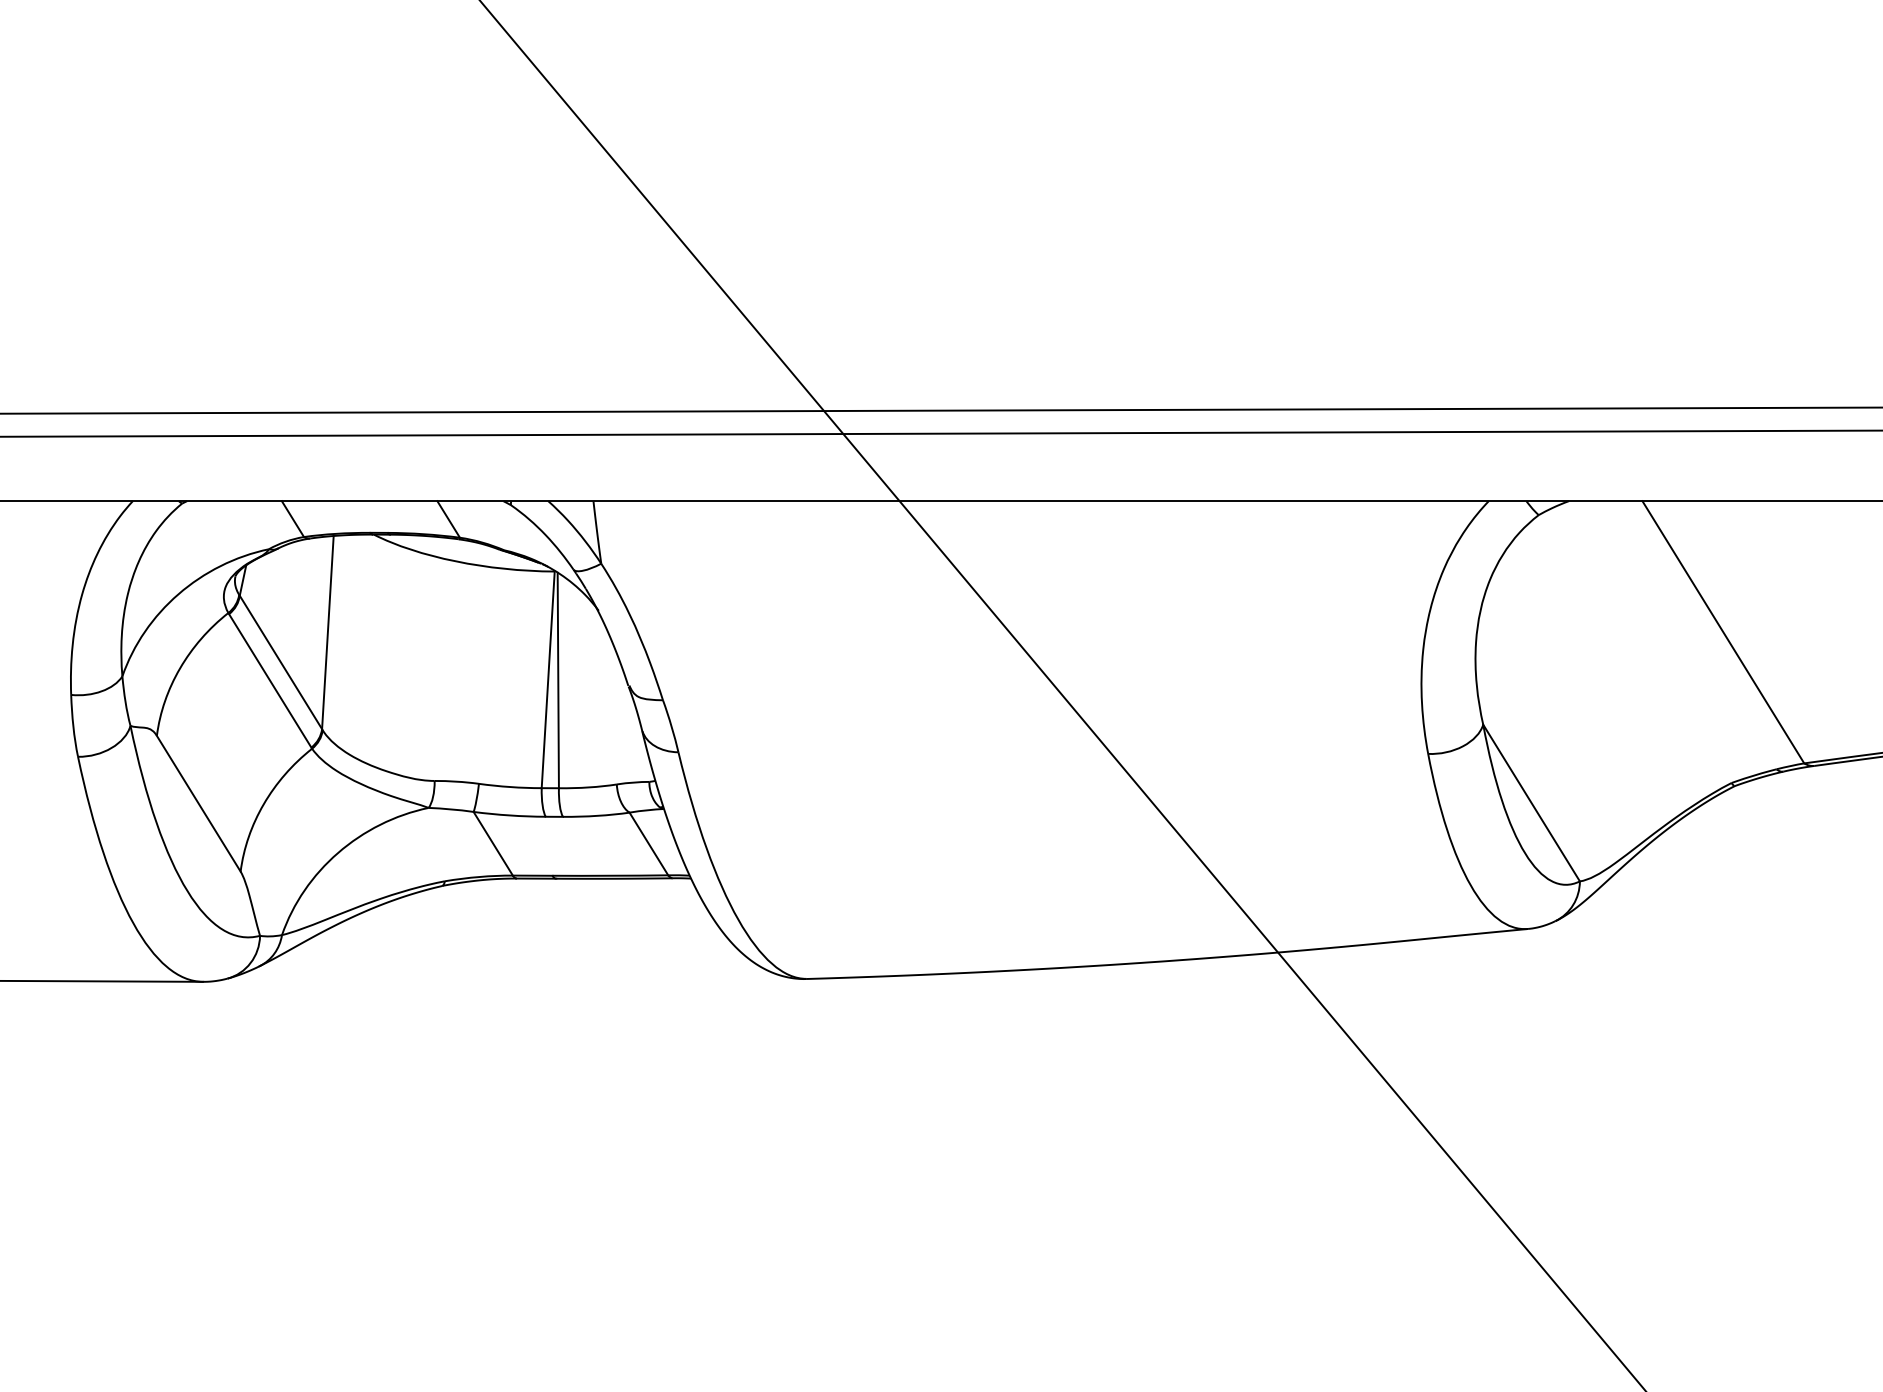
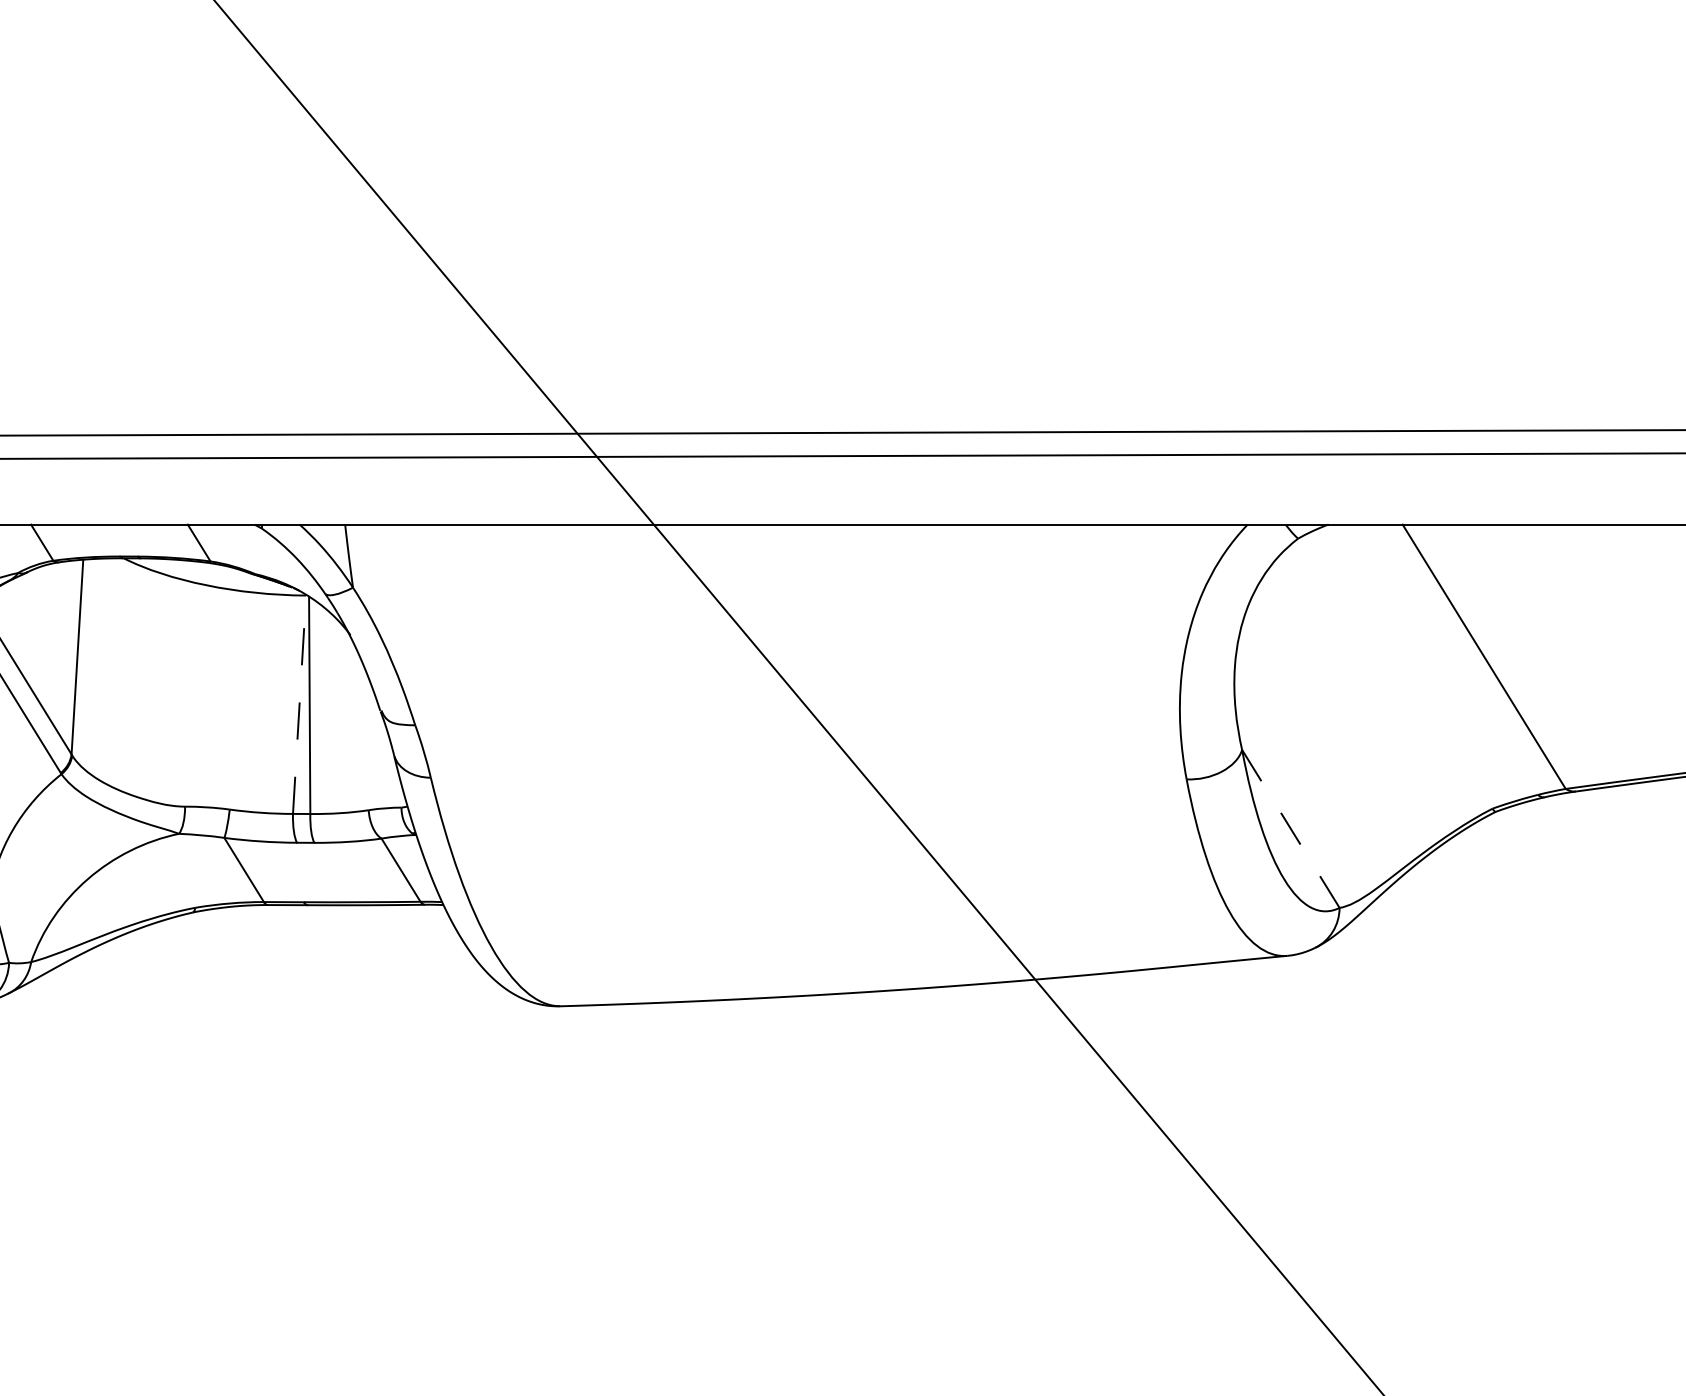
line: (548, 679) -> (299, 704), solid -> dashed
line: (1531, 802) -> (1290, 828), solid -> dashed

